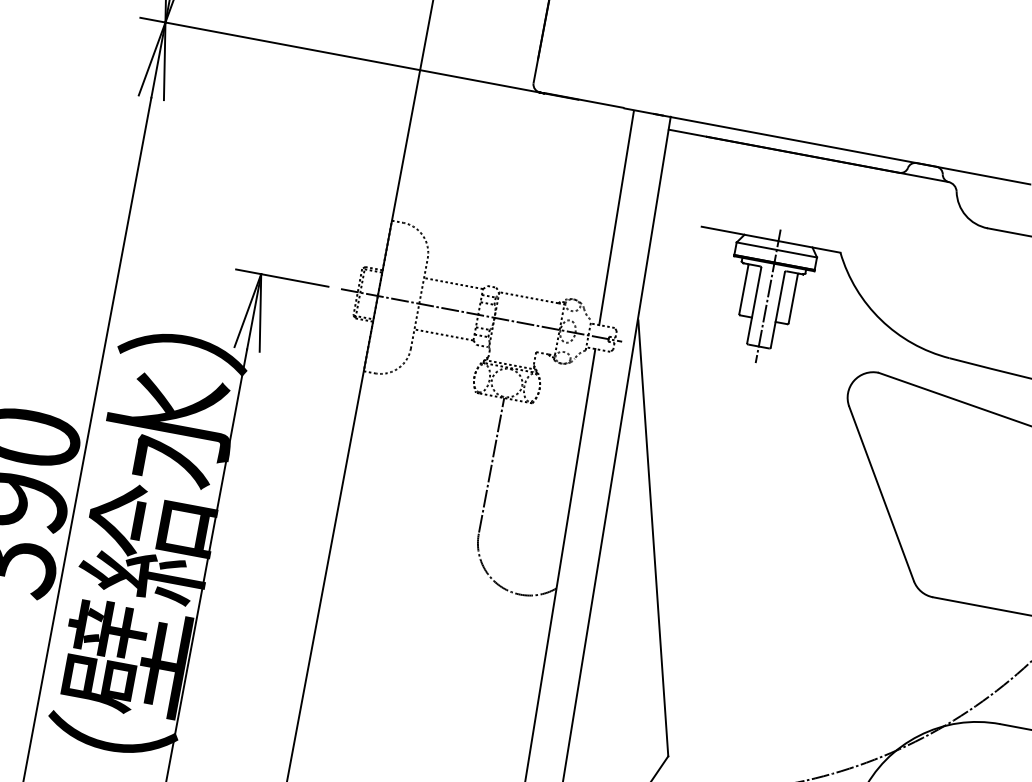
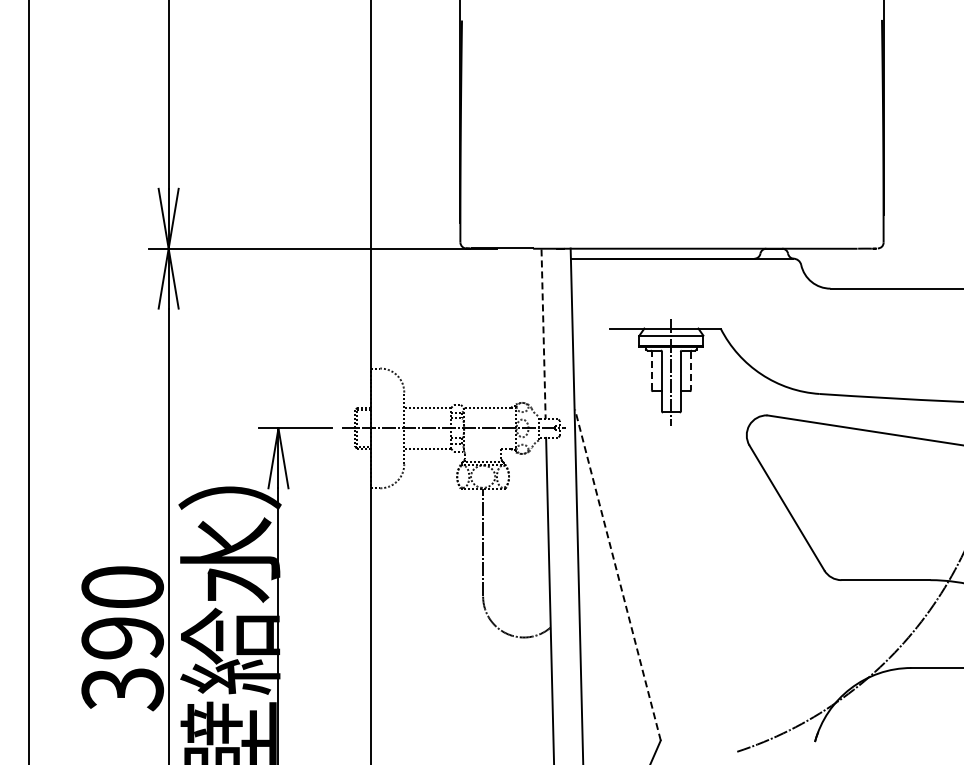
line: (616, 218) -> (543, 334), solid -> dashed
line: (743, 289) -> (651, 370), solid -> dashed
line: (793, 299) -> (691, 371), solid -> dashed
line: (652, 538) -> (617, 575), solid -> dashed

